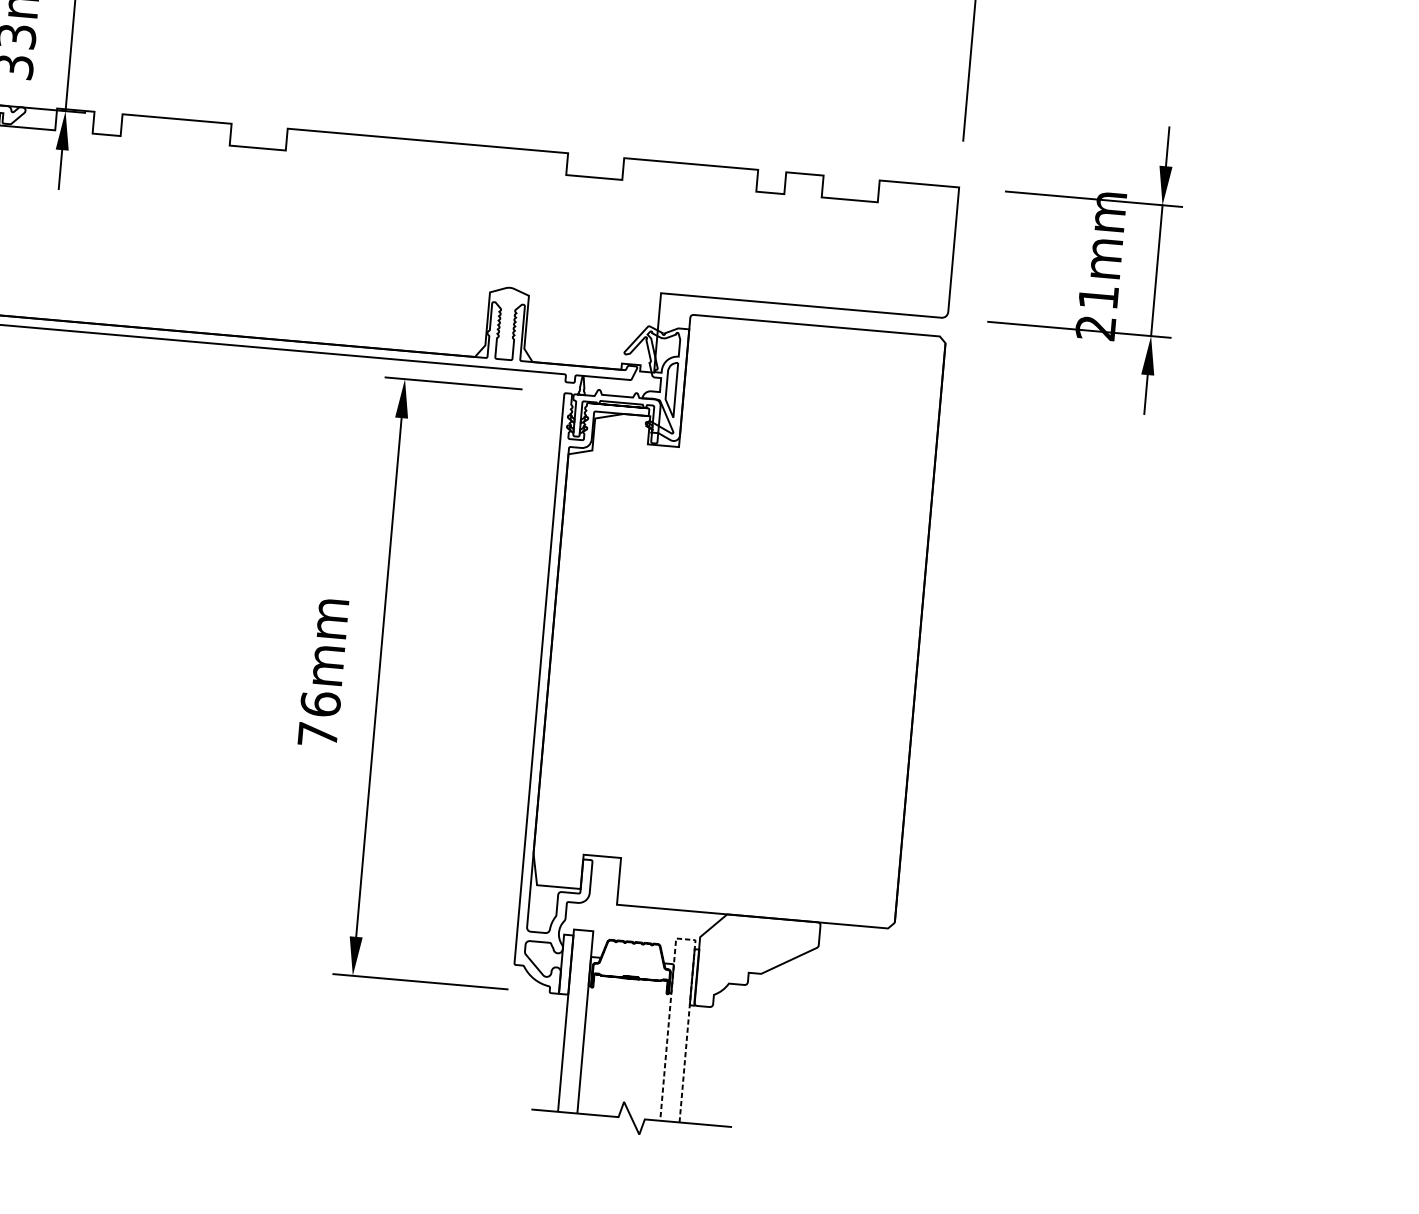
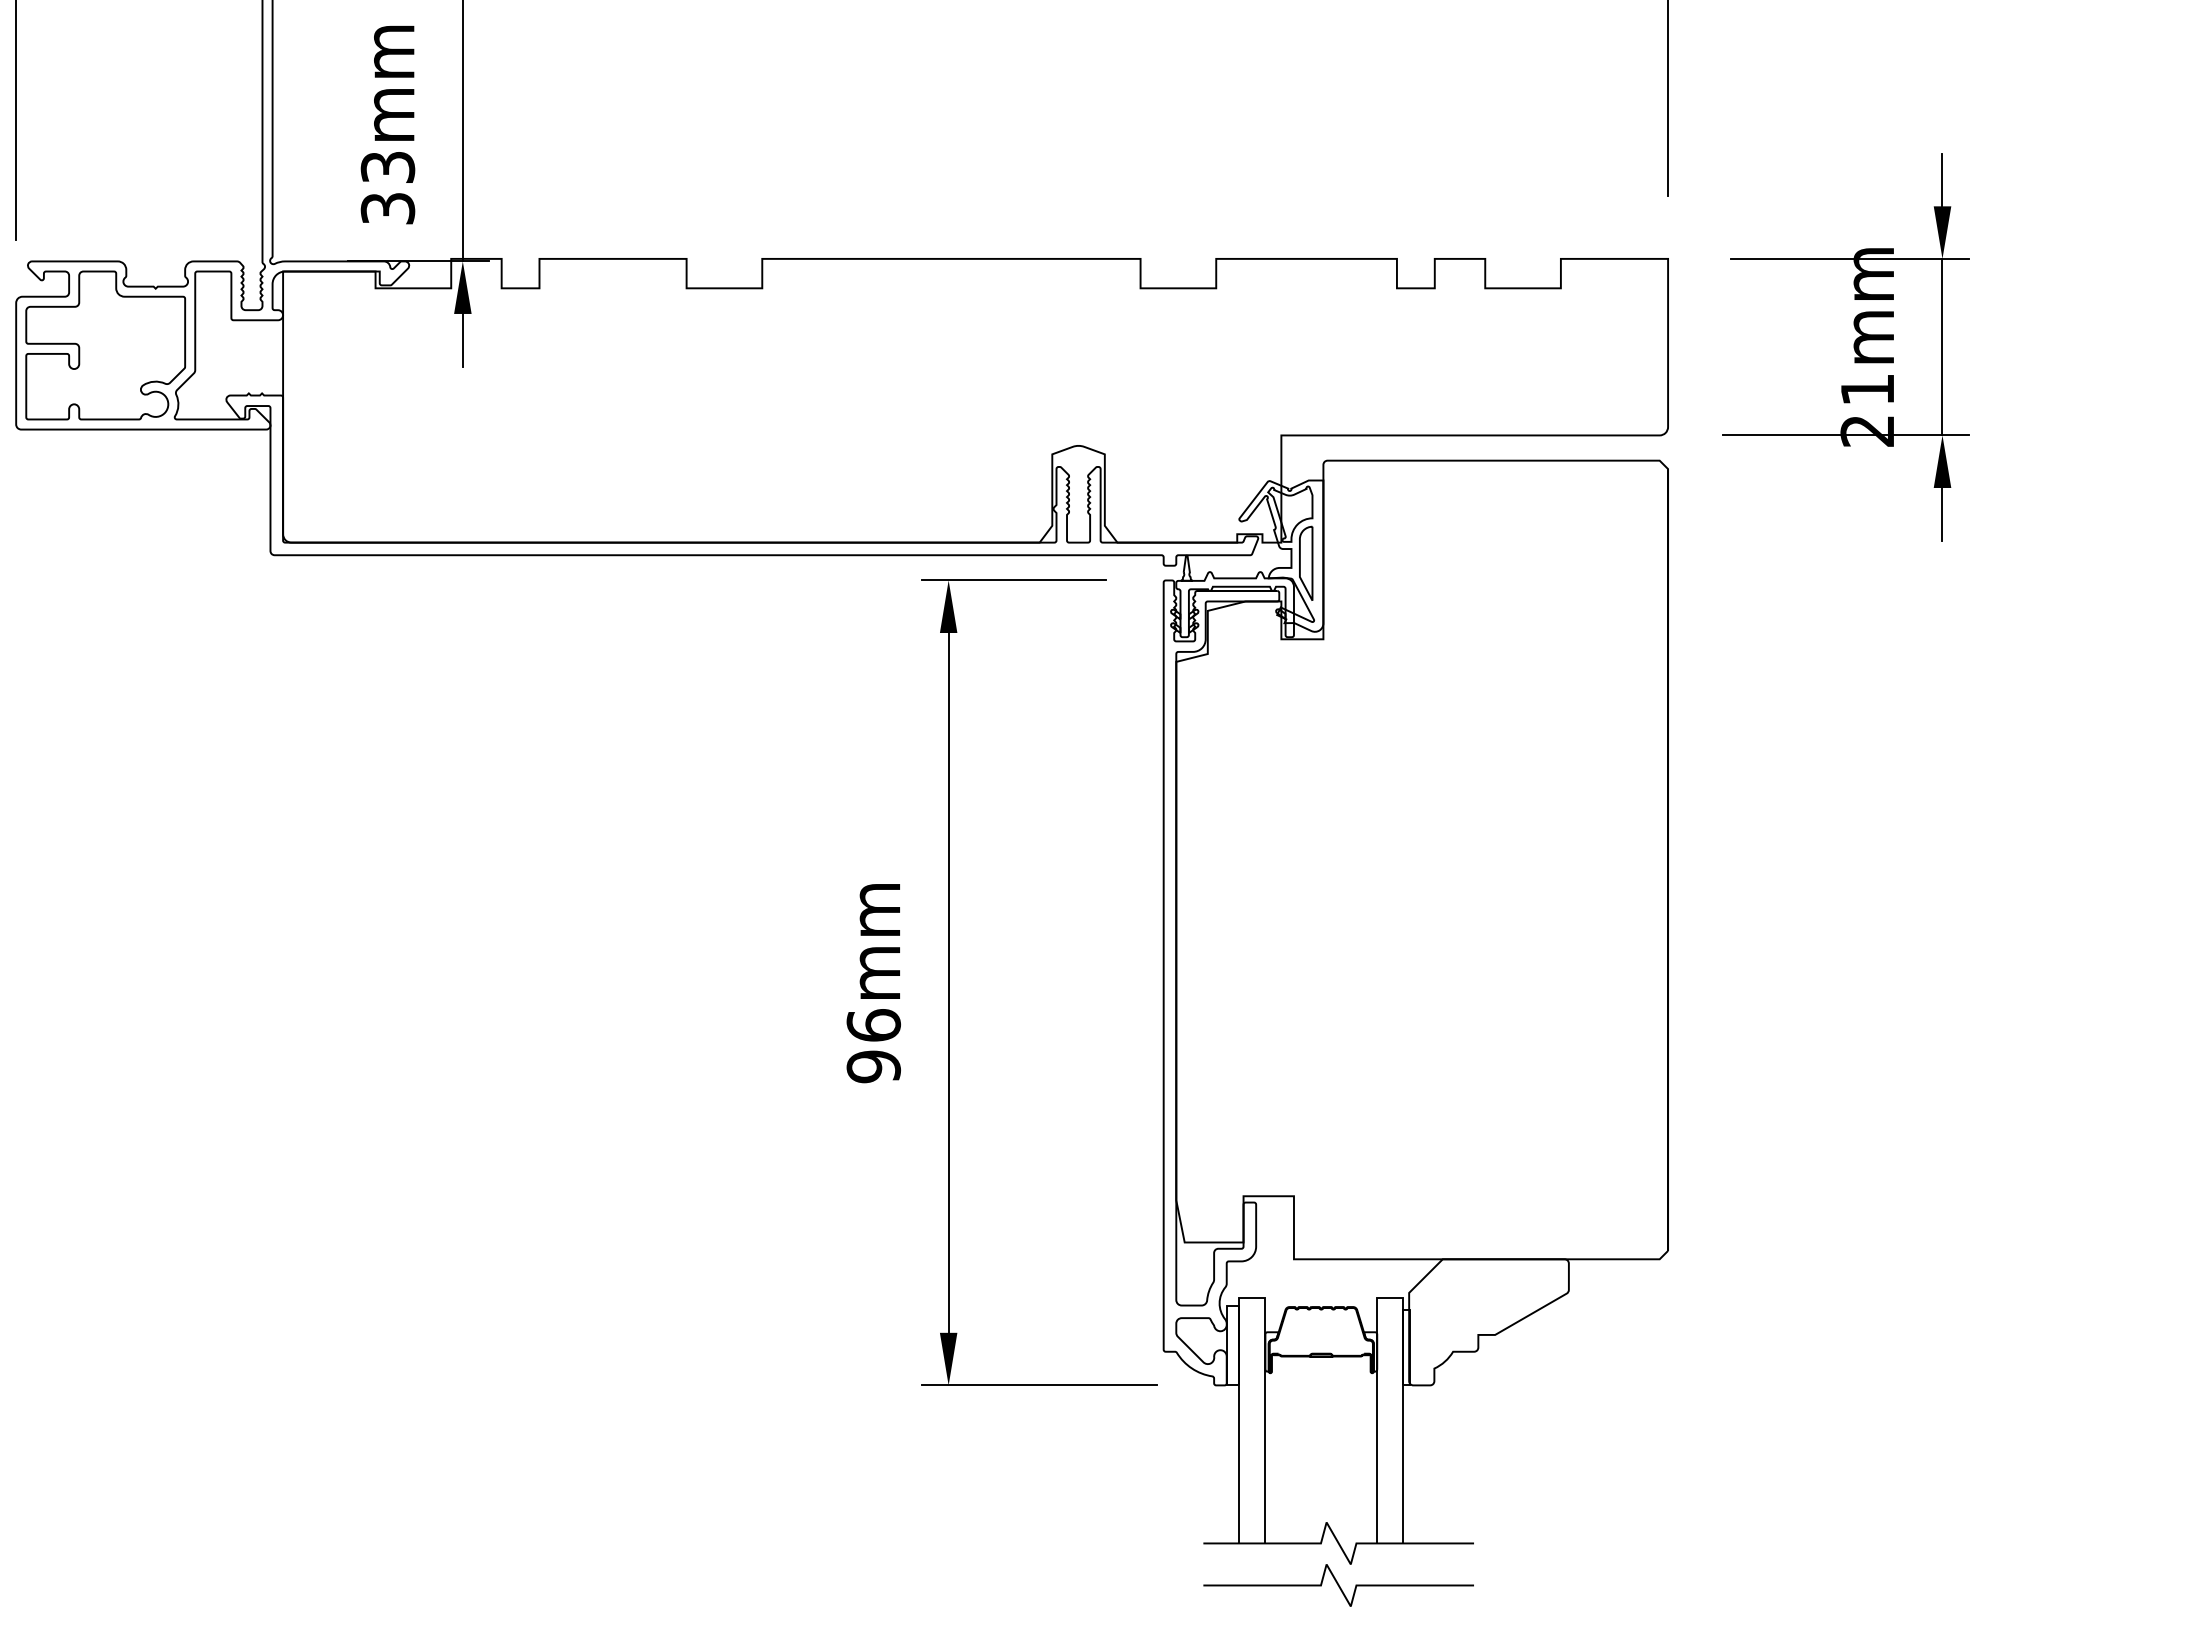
text: (317, 734) -> (873, 1066), 76mm -> 96mm
line: (685, 939) -> (1389, 1297), dashed -> solid
curve: (628, 1149) -> (1338, 1585), added

